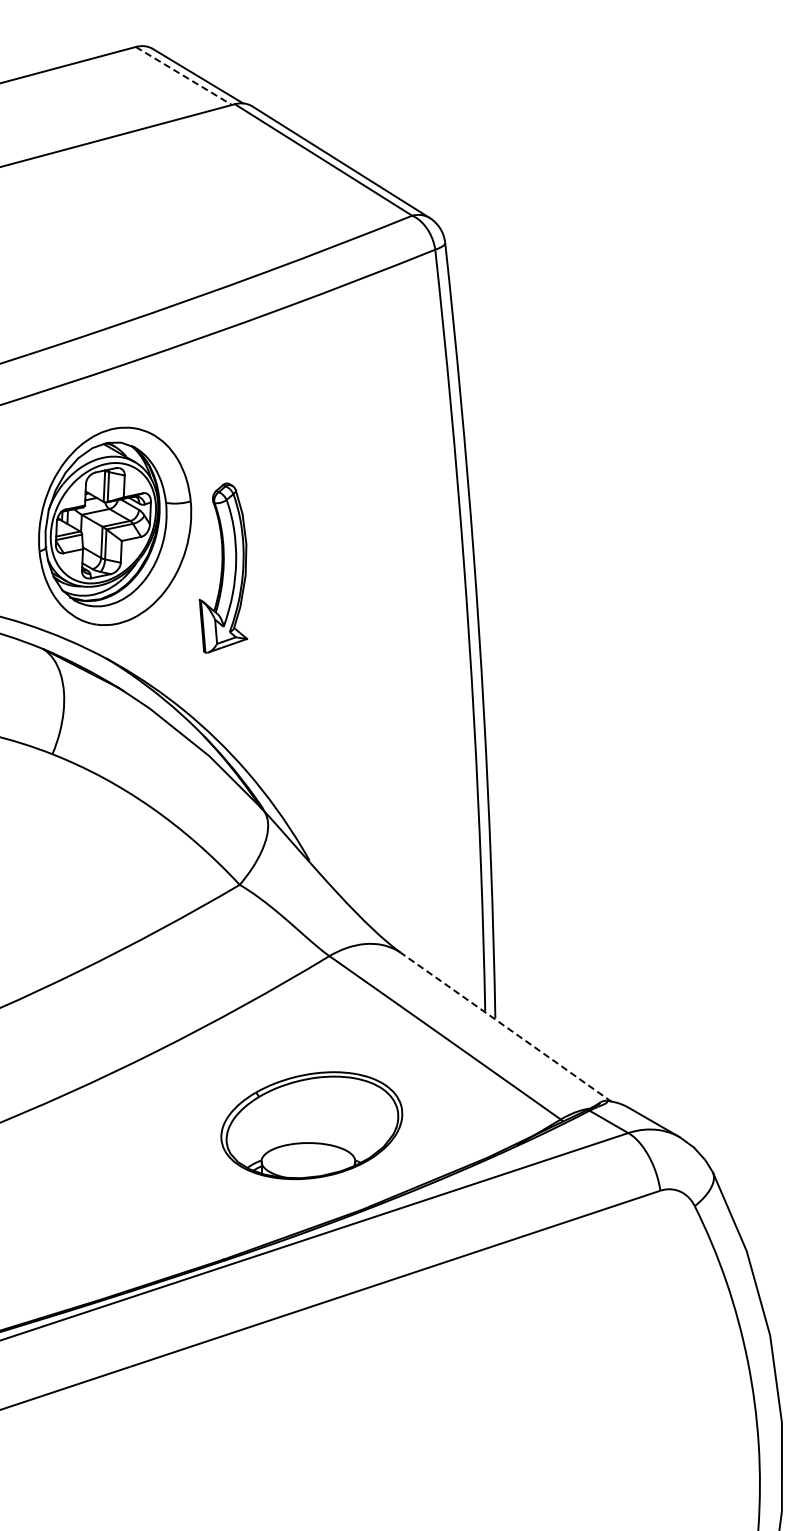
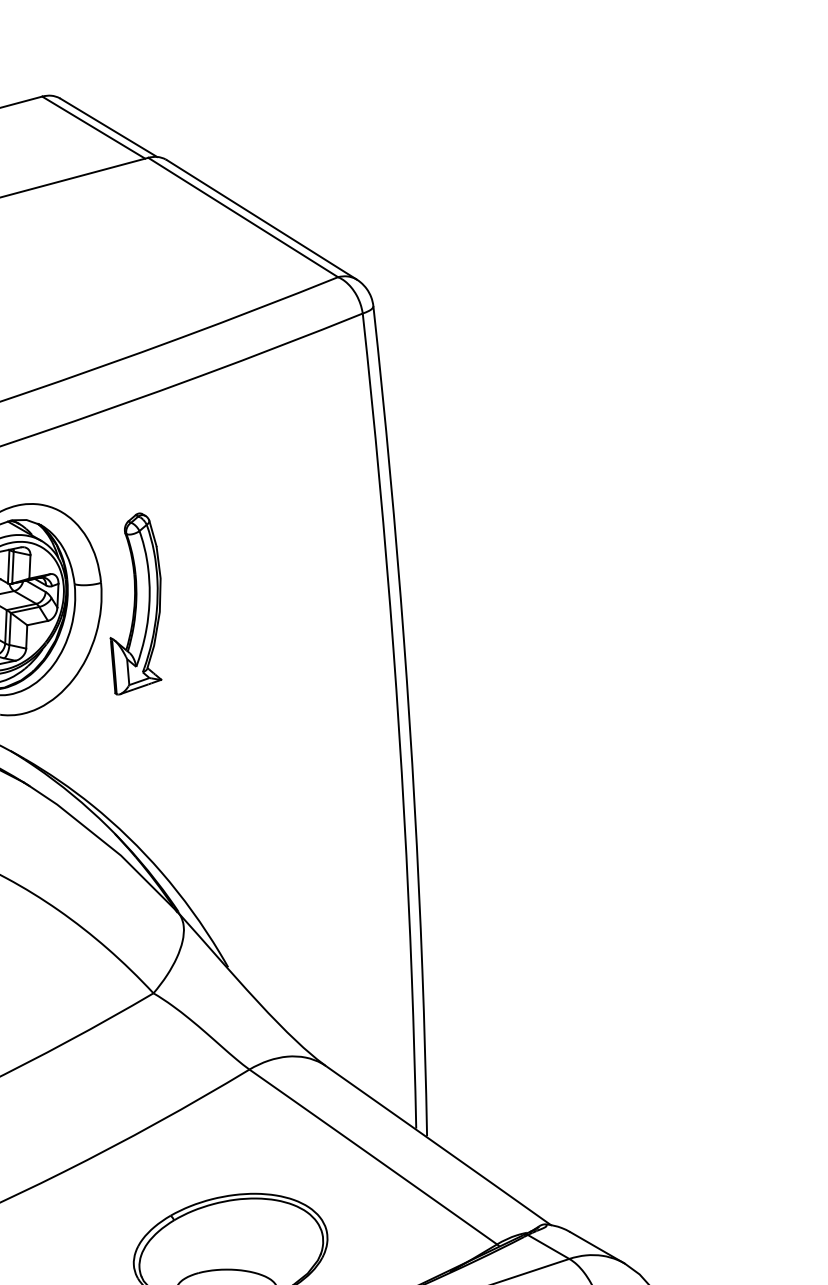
line: (184, 76) -> (94, 128), dashed -> solid
part: (223, 567) -> (136, 603), moved
line: (506, 1027) -> (438, 1145), dashed -> solid

